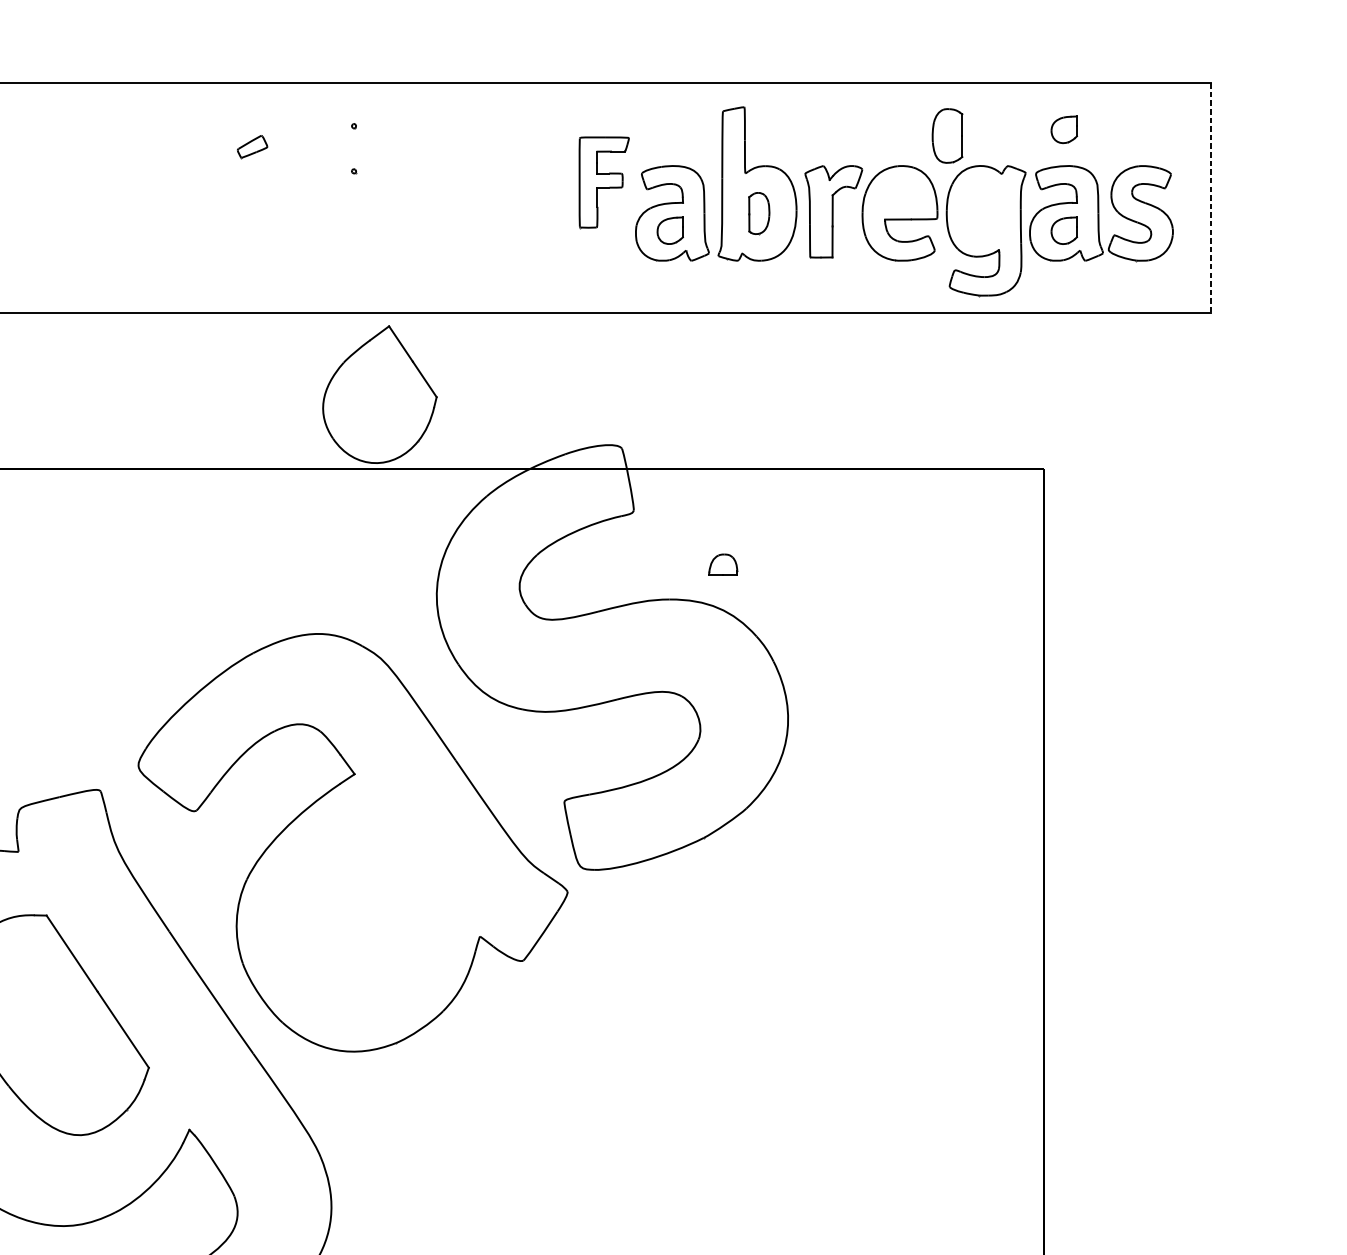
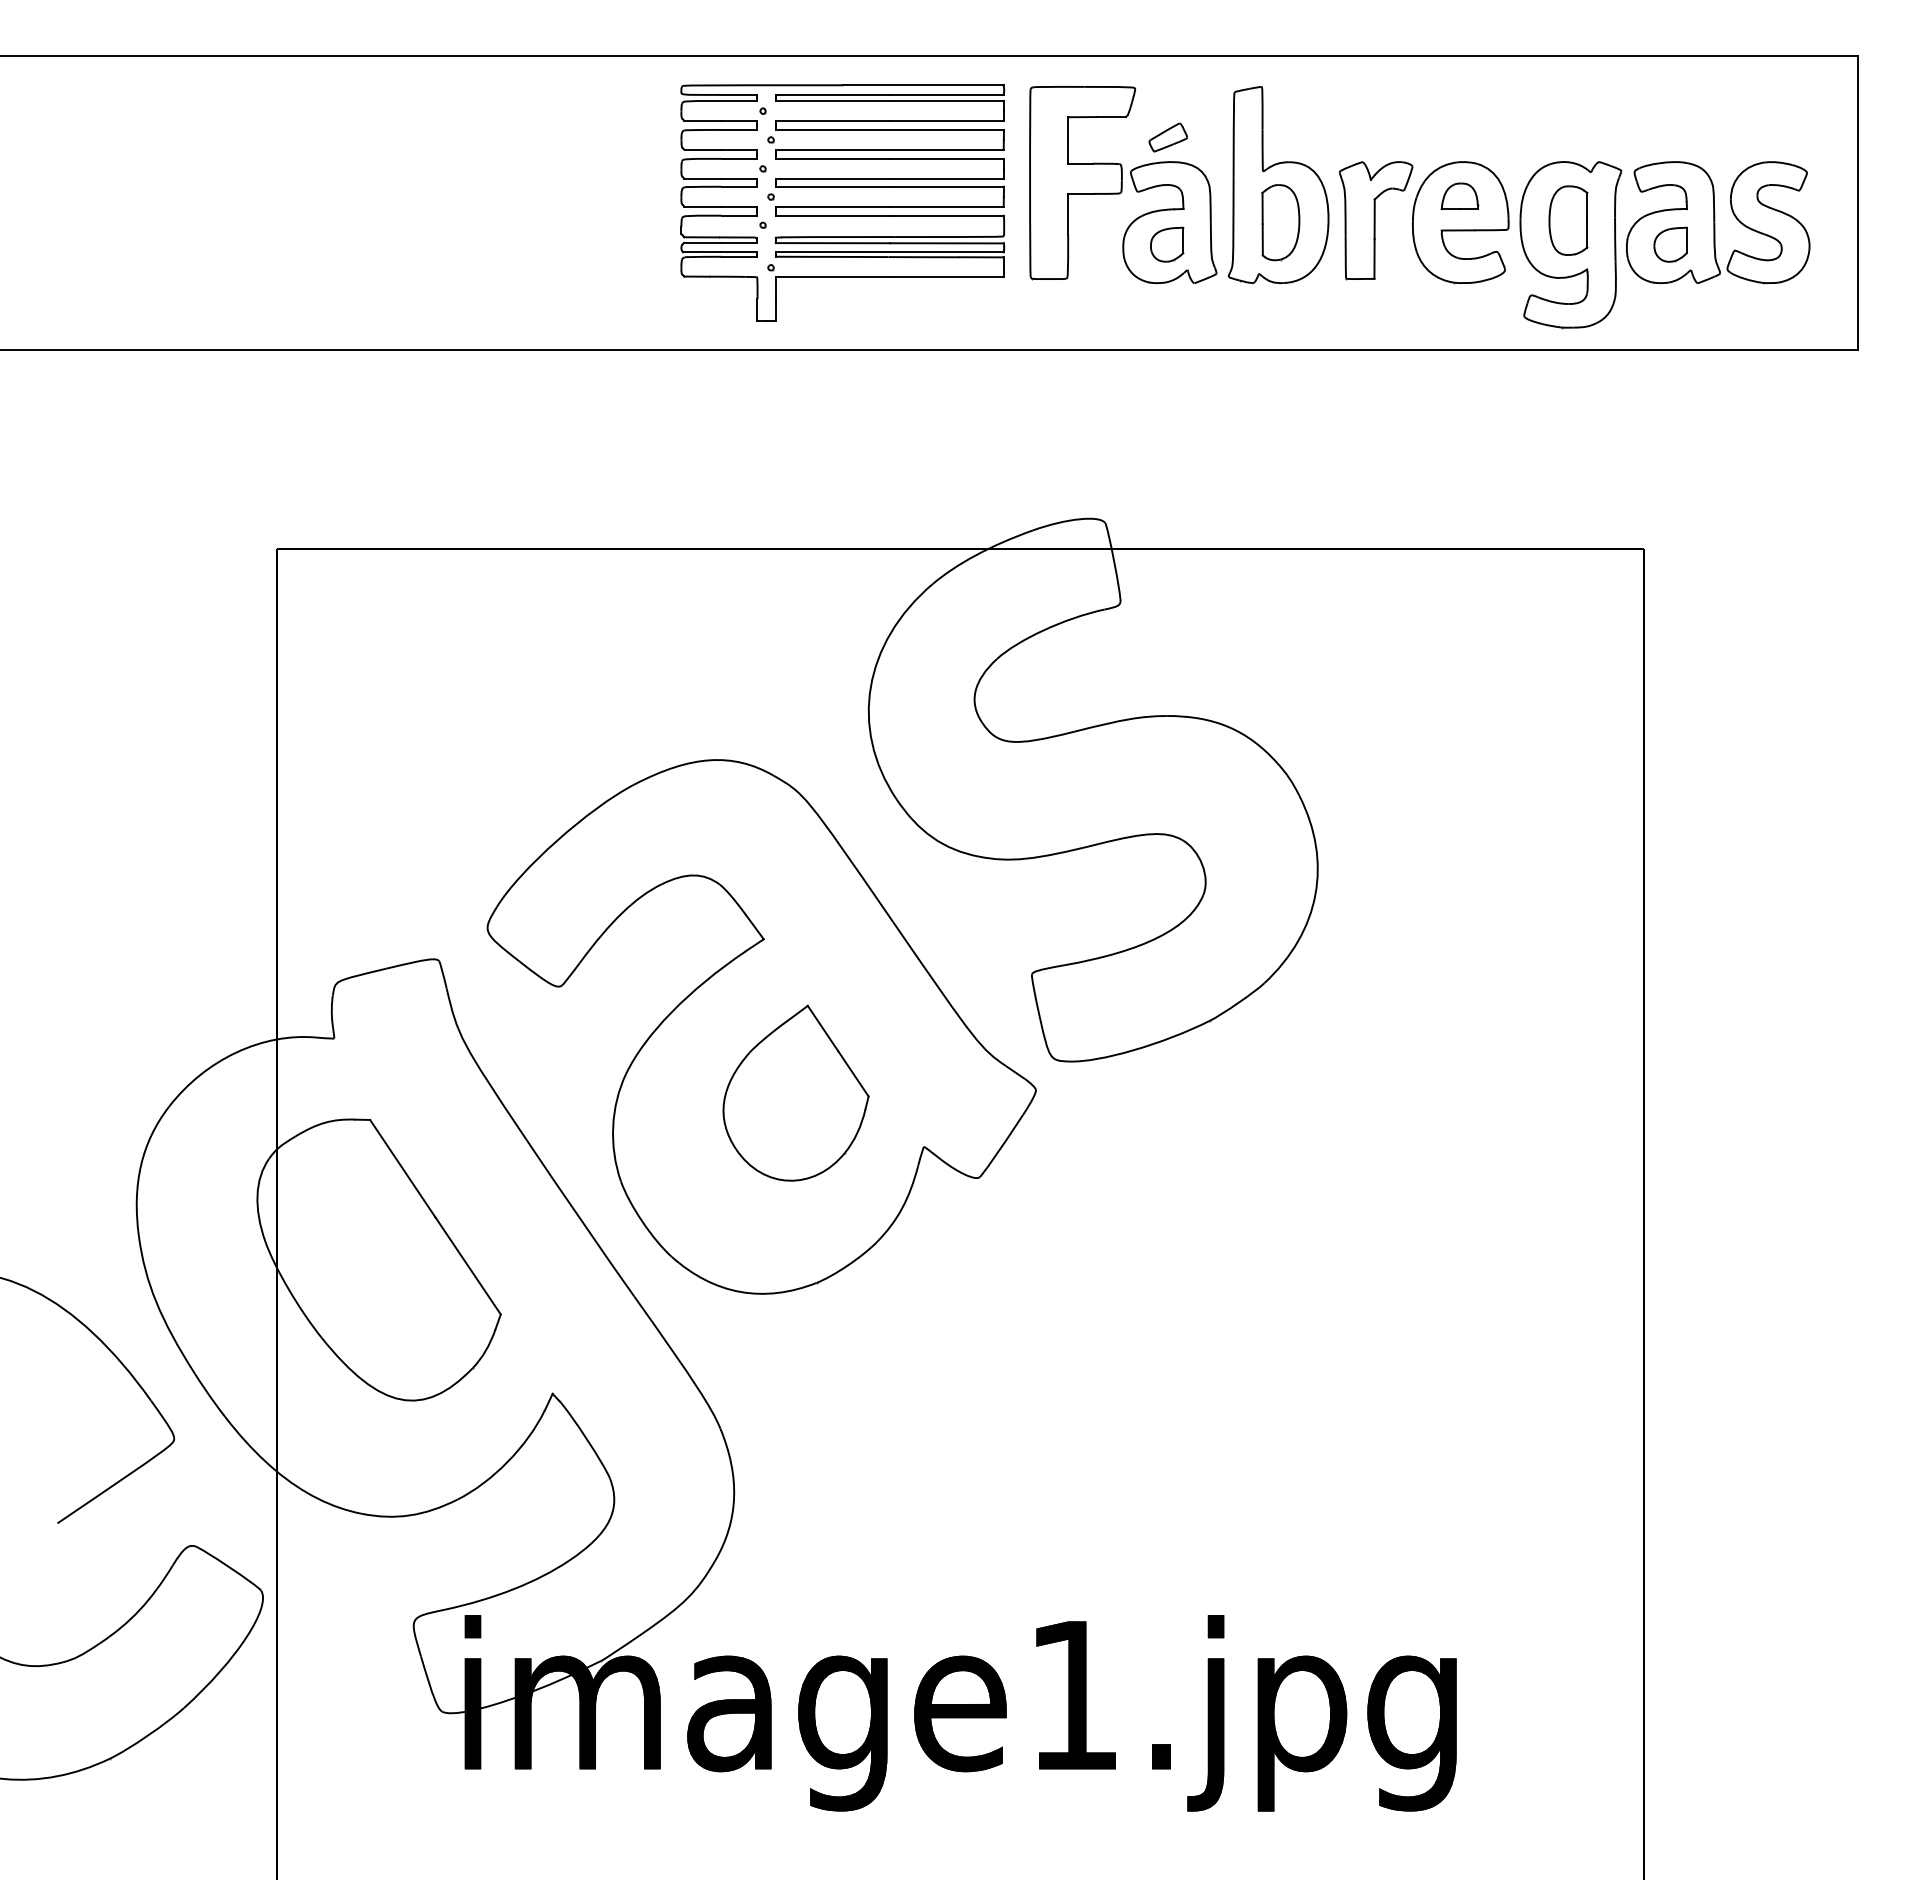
part: (1064, 129) -> (1670, 115), removed
part: (947, 135) -> (1568, 220), moved
part: (252, 146) -> (1168, 137), moved
part: (604, 182) -> (1082, 183), size x1.67
part: (416, 197) -> (842, 202), added
line: (1210, 198) -> (1857, 203), dashed -> solid
part: (758, 213) -> (1280, 222), size x1.43
part: (379, 394) -> (795, 1092), moved
part: (722, 563) -> (1459, 195), moved

